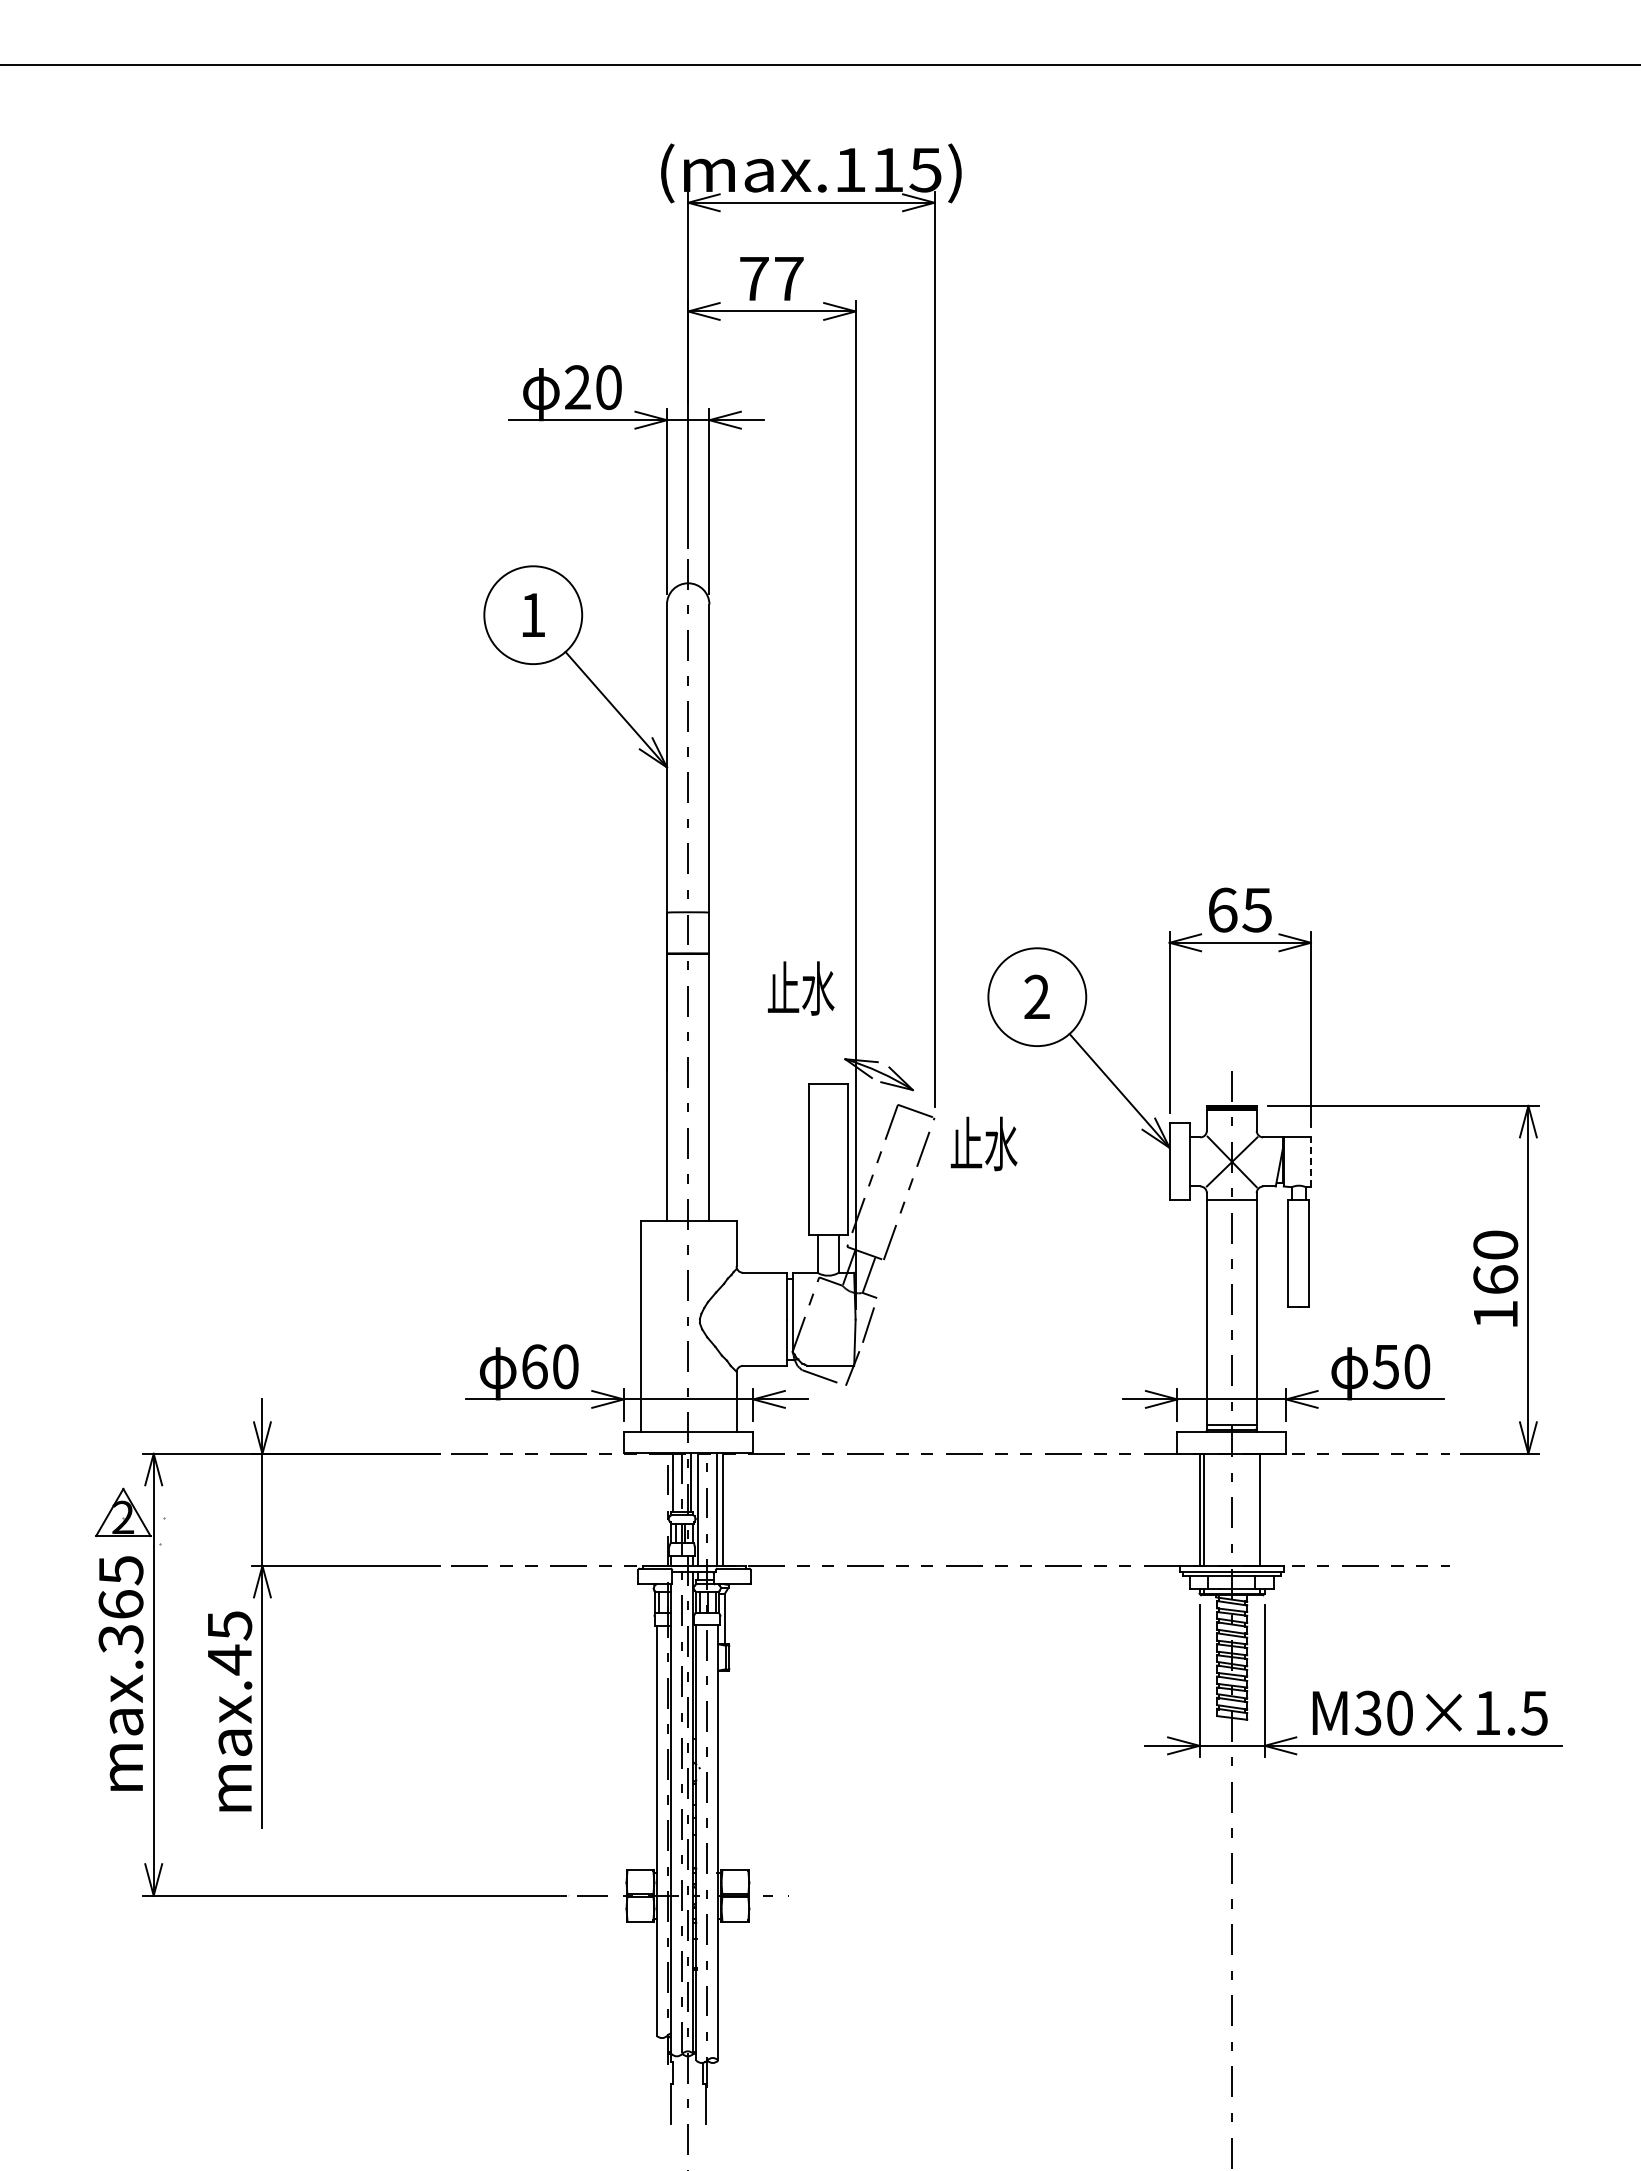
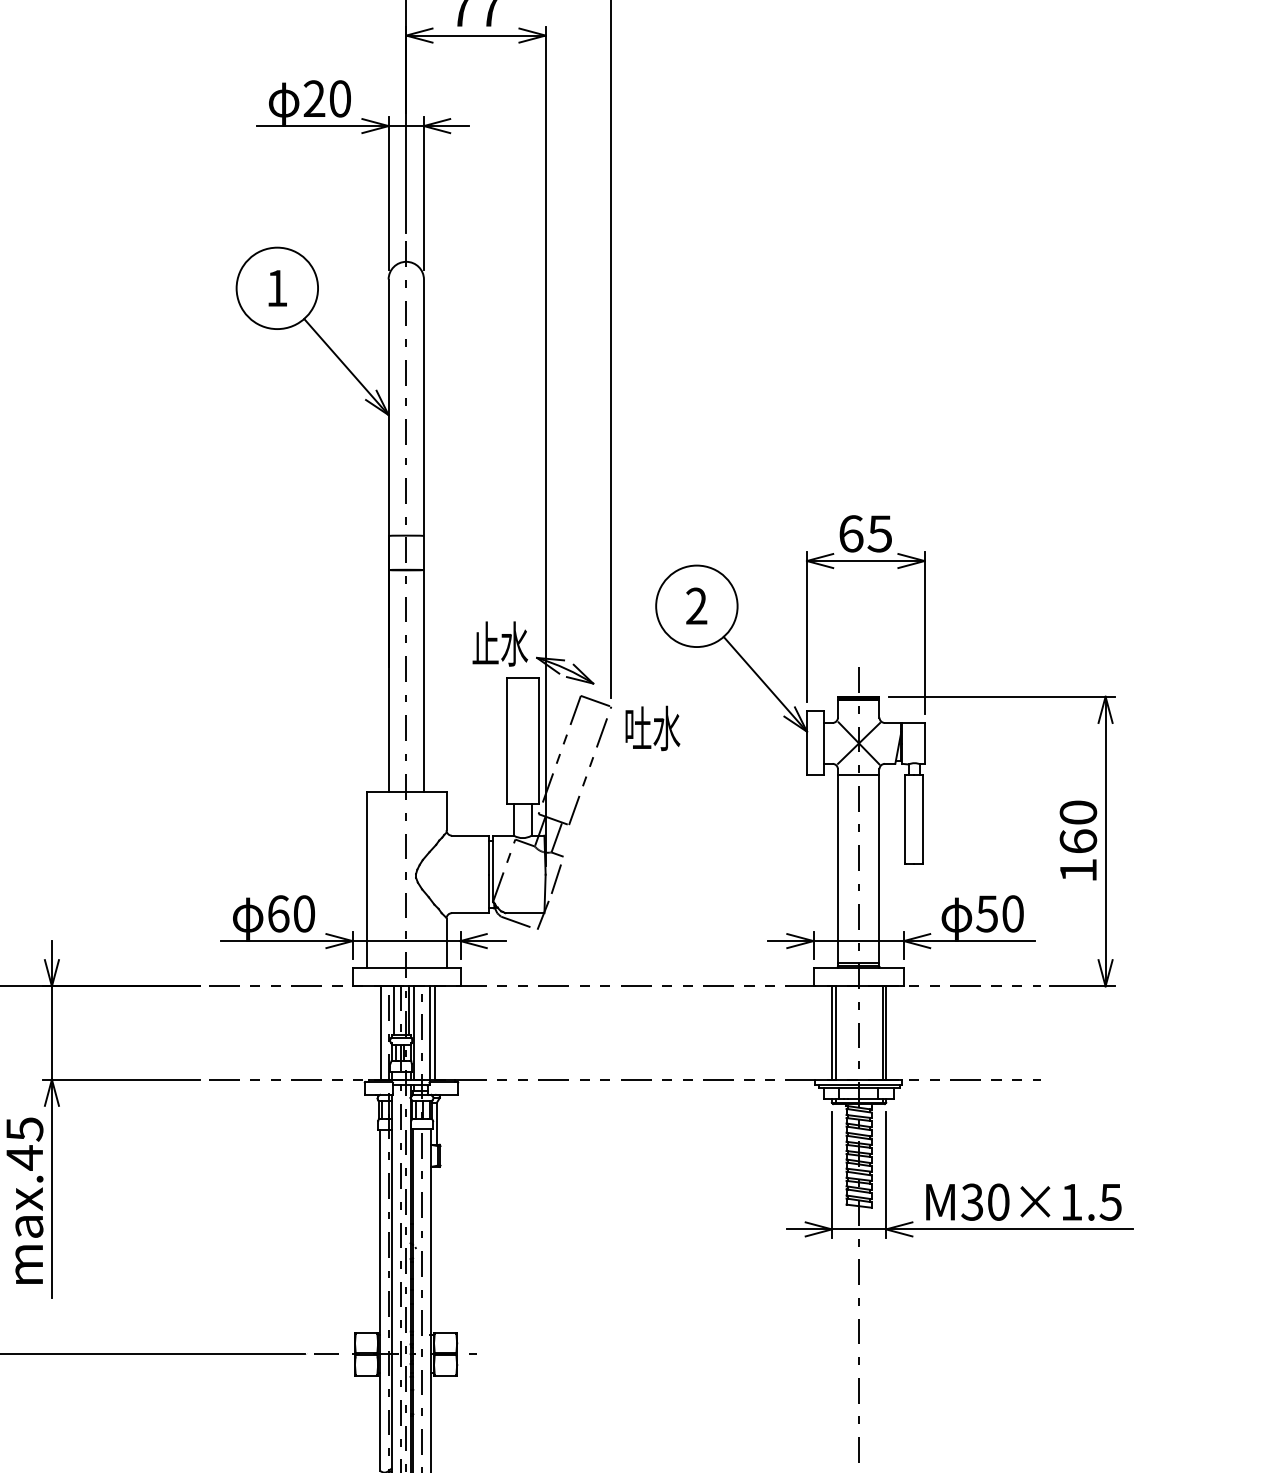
text: (801, 988) -> (500, 644), moved
text: (966, 1142) -> (637, 727), 止水 -> 吐水
line: (1310, 1162) -> (924, 743), dashed -> solid
line: (658, 1509) -> (381, 1032), added
line: (1264, 1509) -> (885, 1032), added

